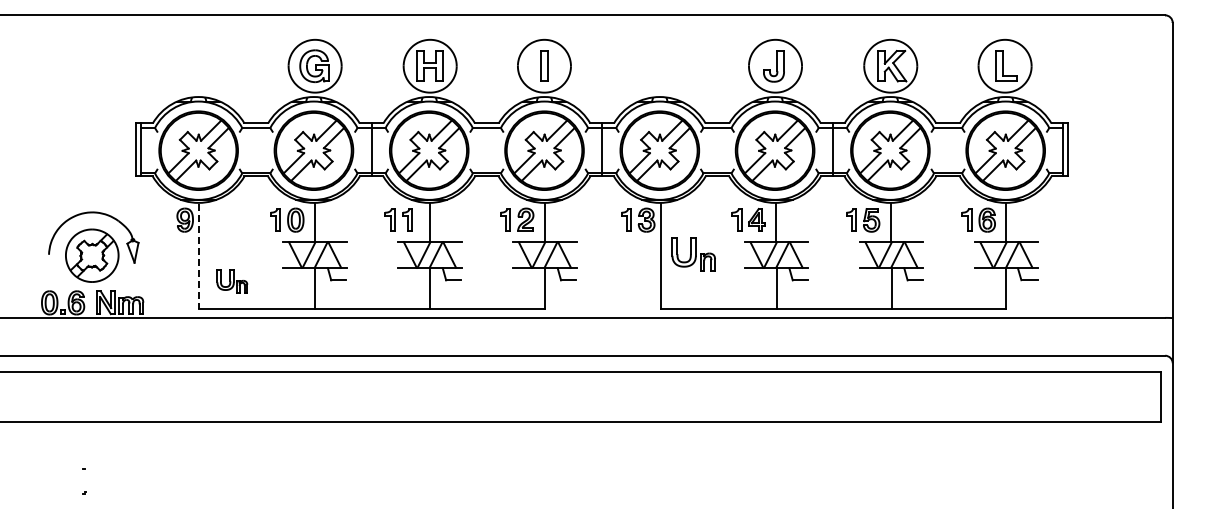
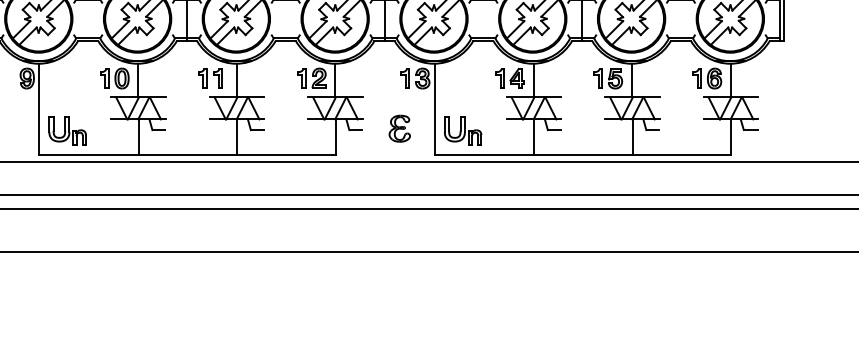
part: (693, 254) -> (462, 131), moved
line: (199, 257) -> (39, 110), dashed -> solid
part: (619, 278) -> (399, 128), added
part: (232, 281) -> (67, 131), size x1.43

